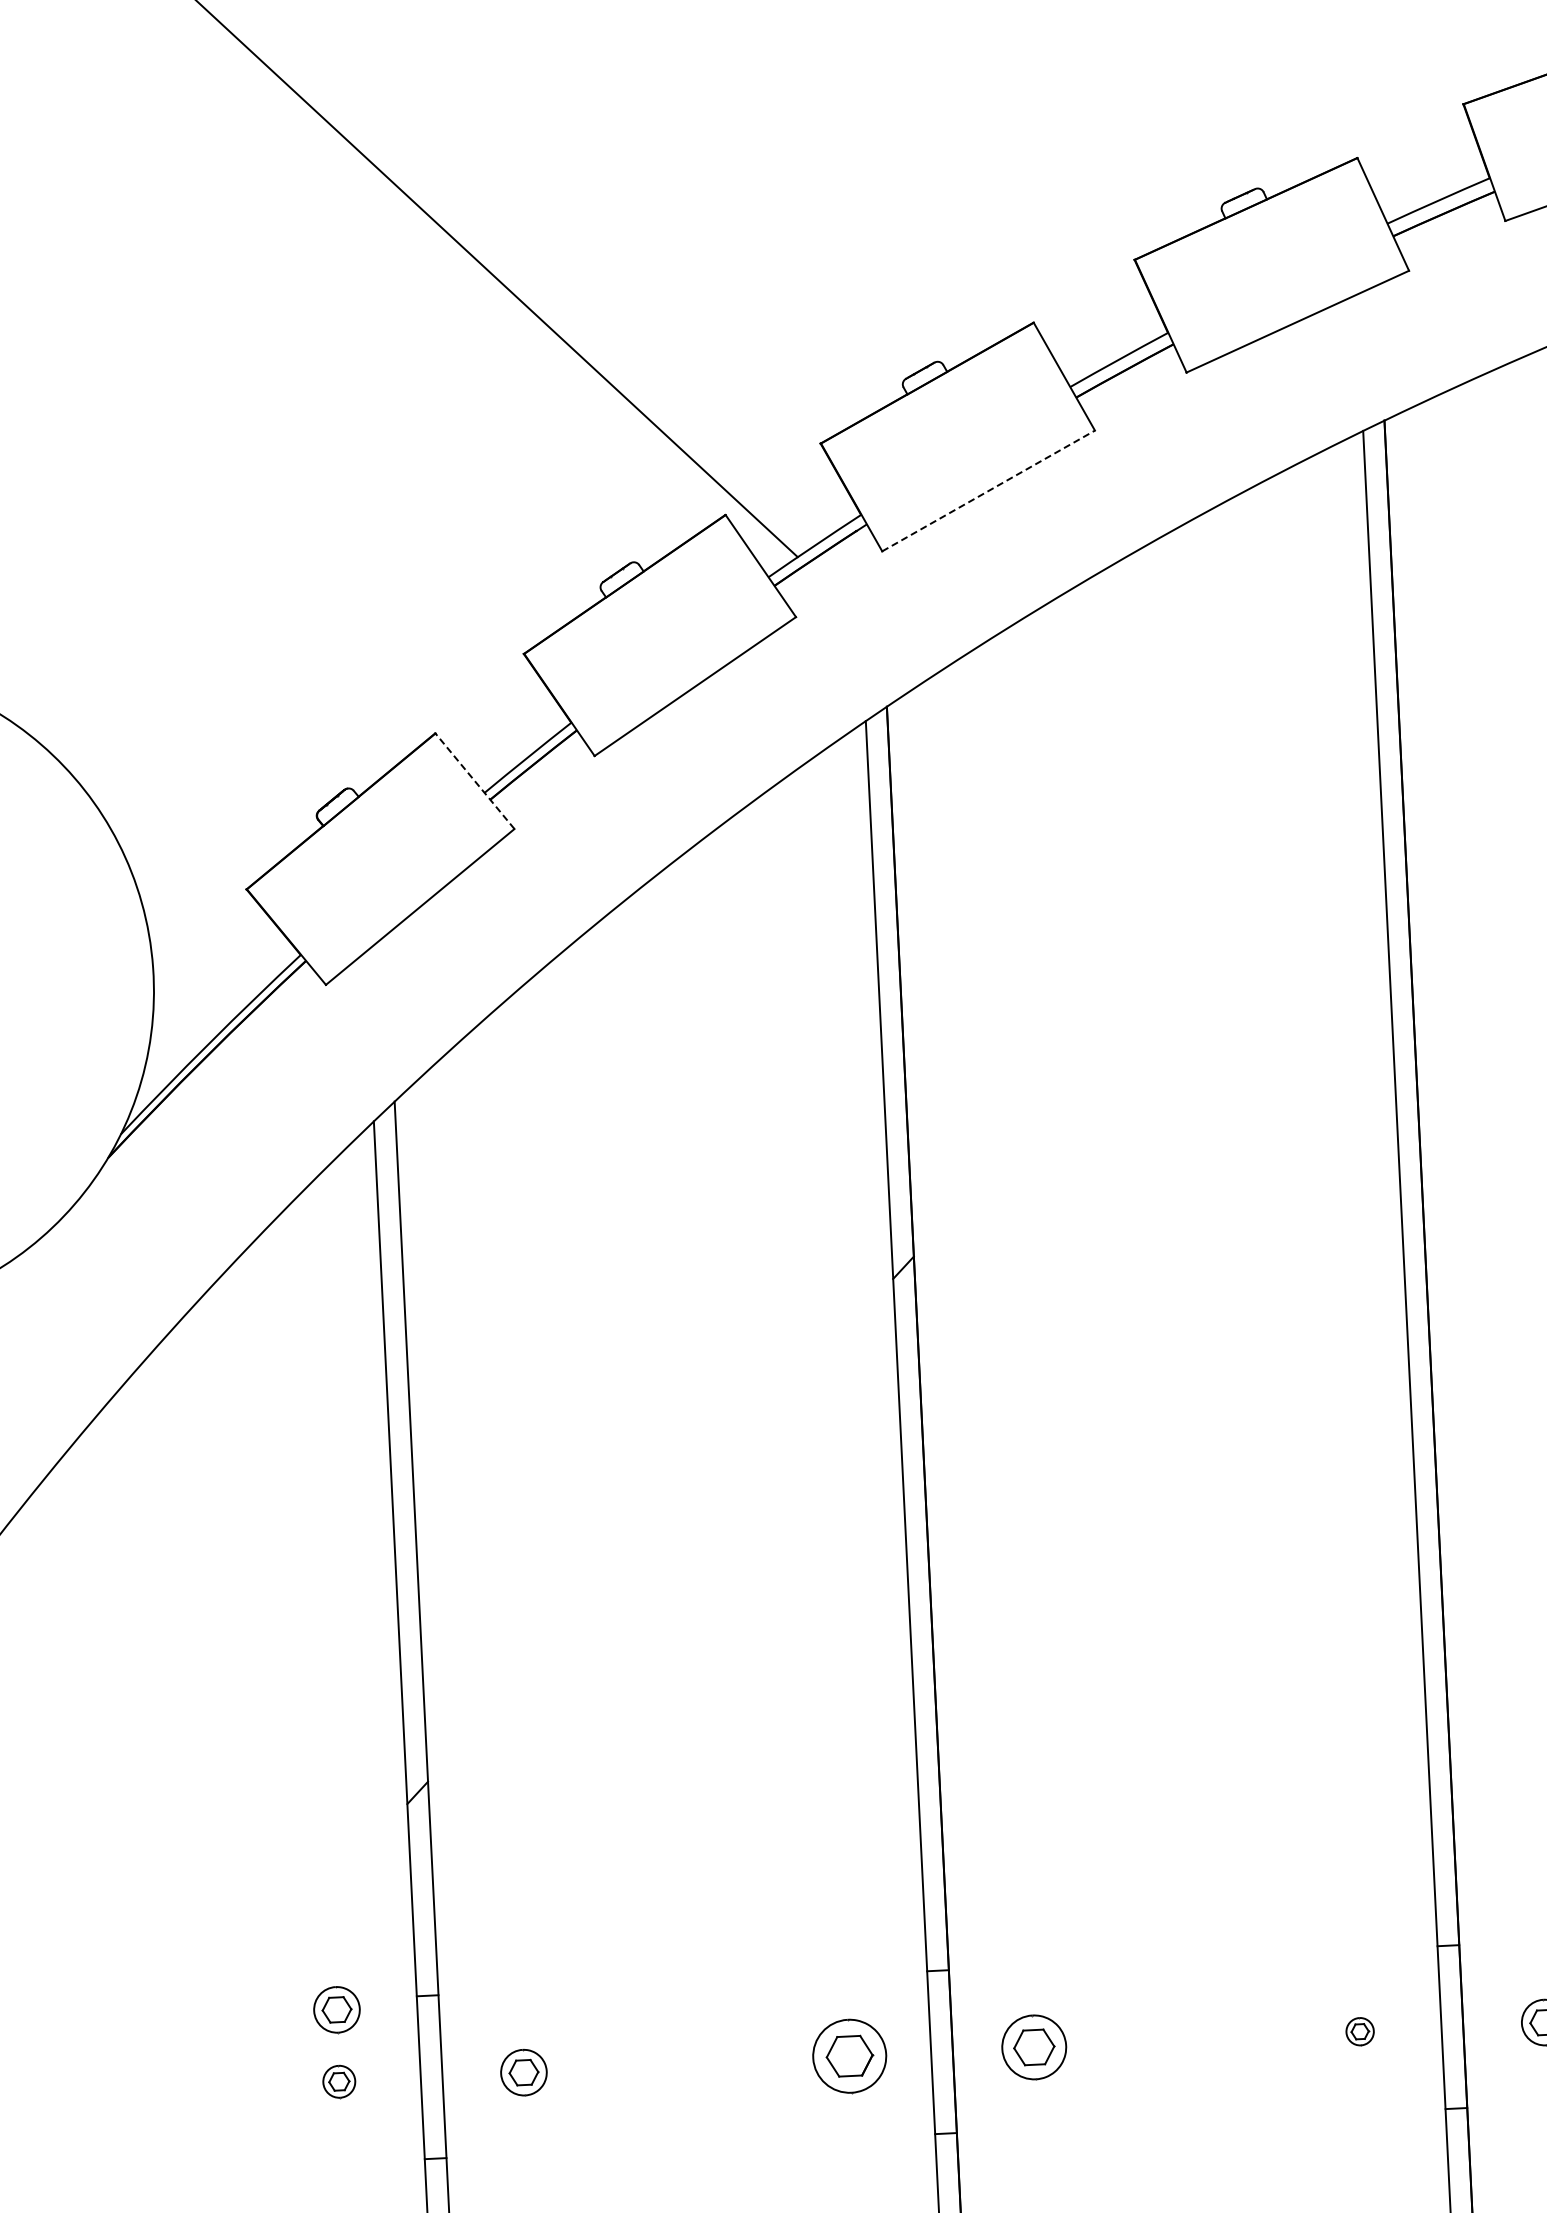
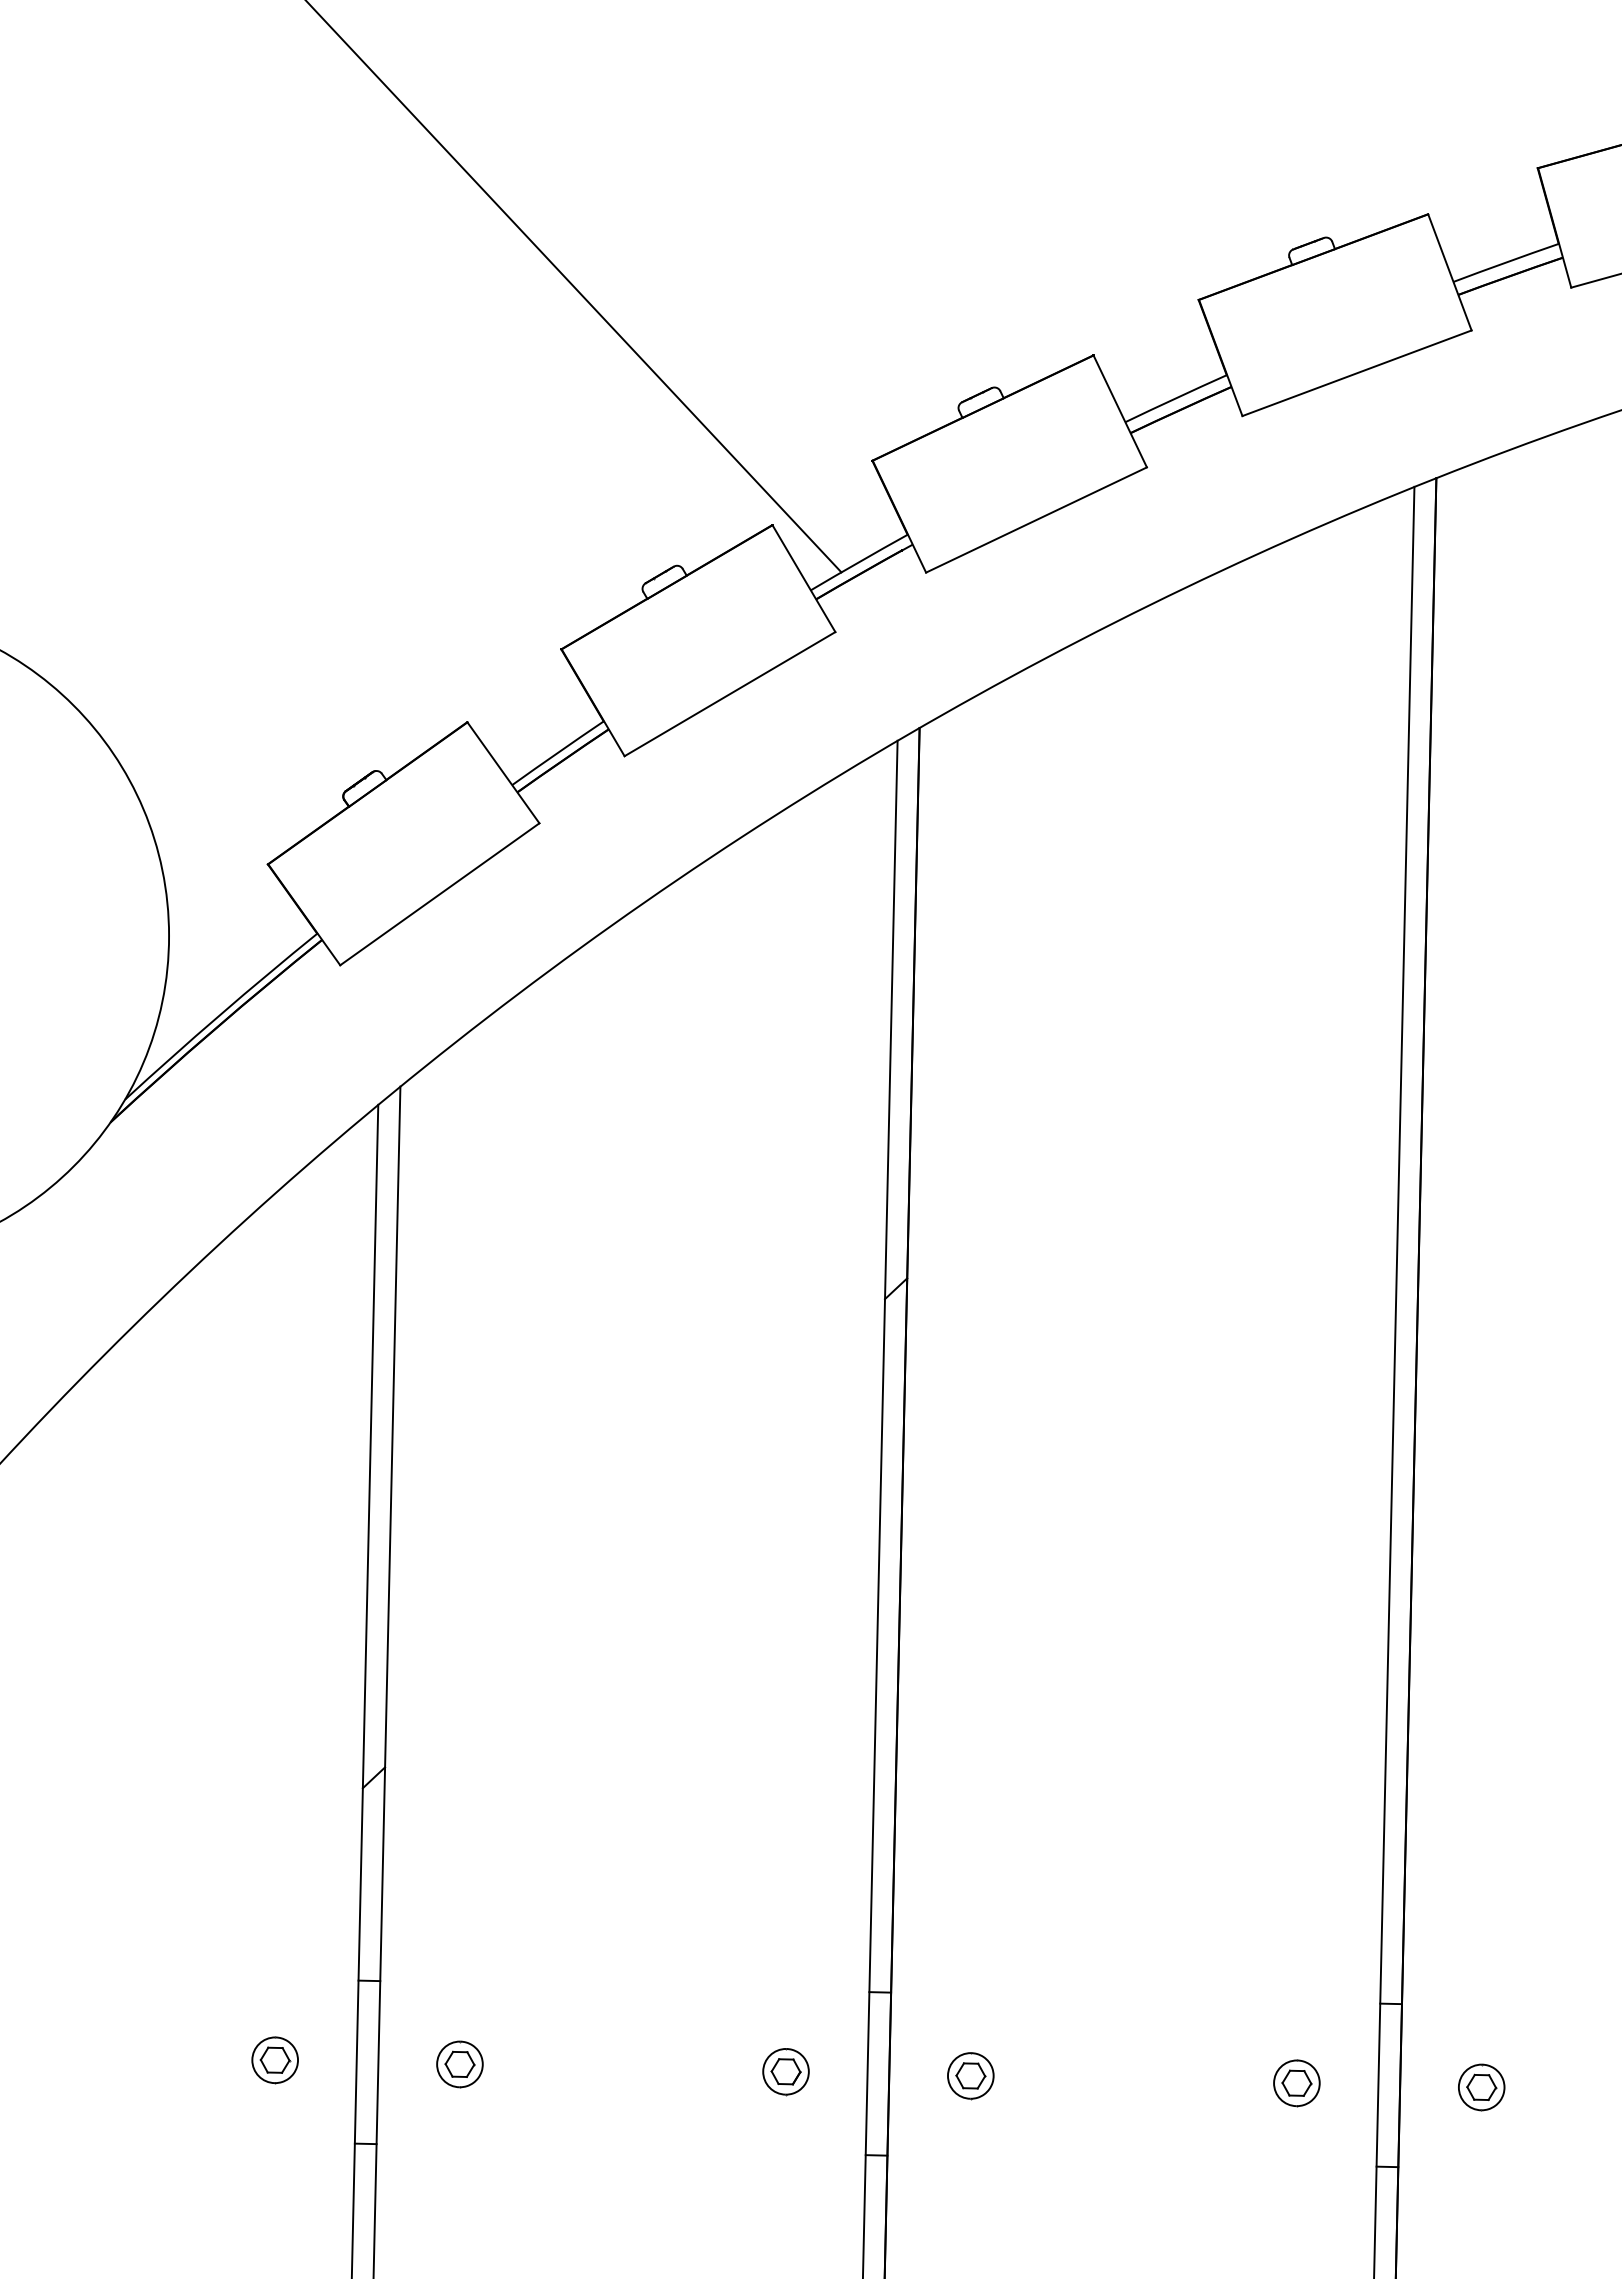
line: (988, 490) -> (1036, 519), dashed -> solid
line: (475, 780) -> (503, 772), dashed -> solid
part: (336, 2009) -> (277, 1988), removed
part: (1359, 2031) -> (1296, 2083), size x1.67
part: (1034, 2048) -> (970, 2076), size x0.71
part: (849, 2057) -> (785, 2072), size x0.62
part: (338, 2081) -> (274, 2060), size x1.43

